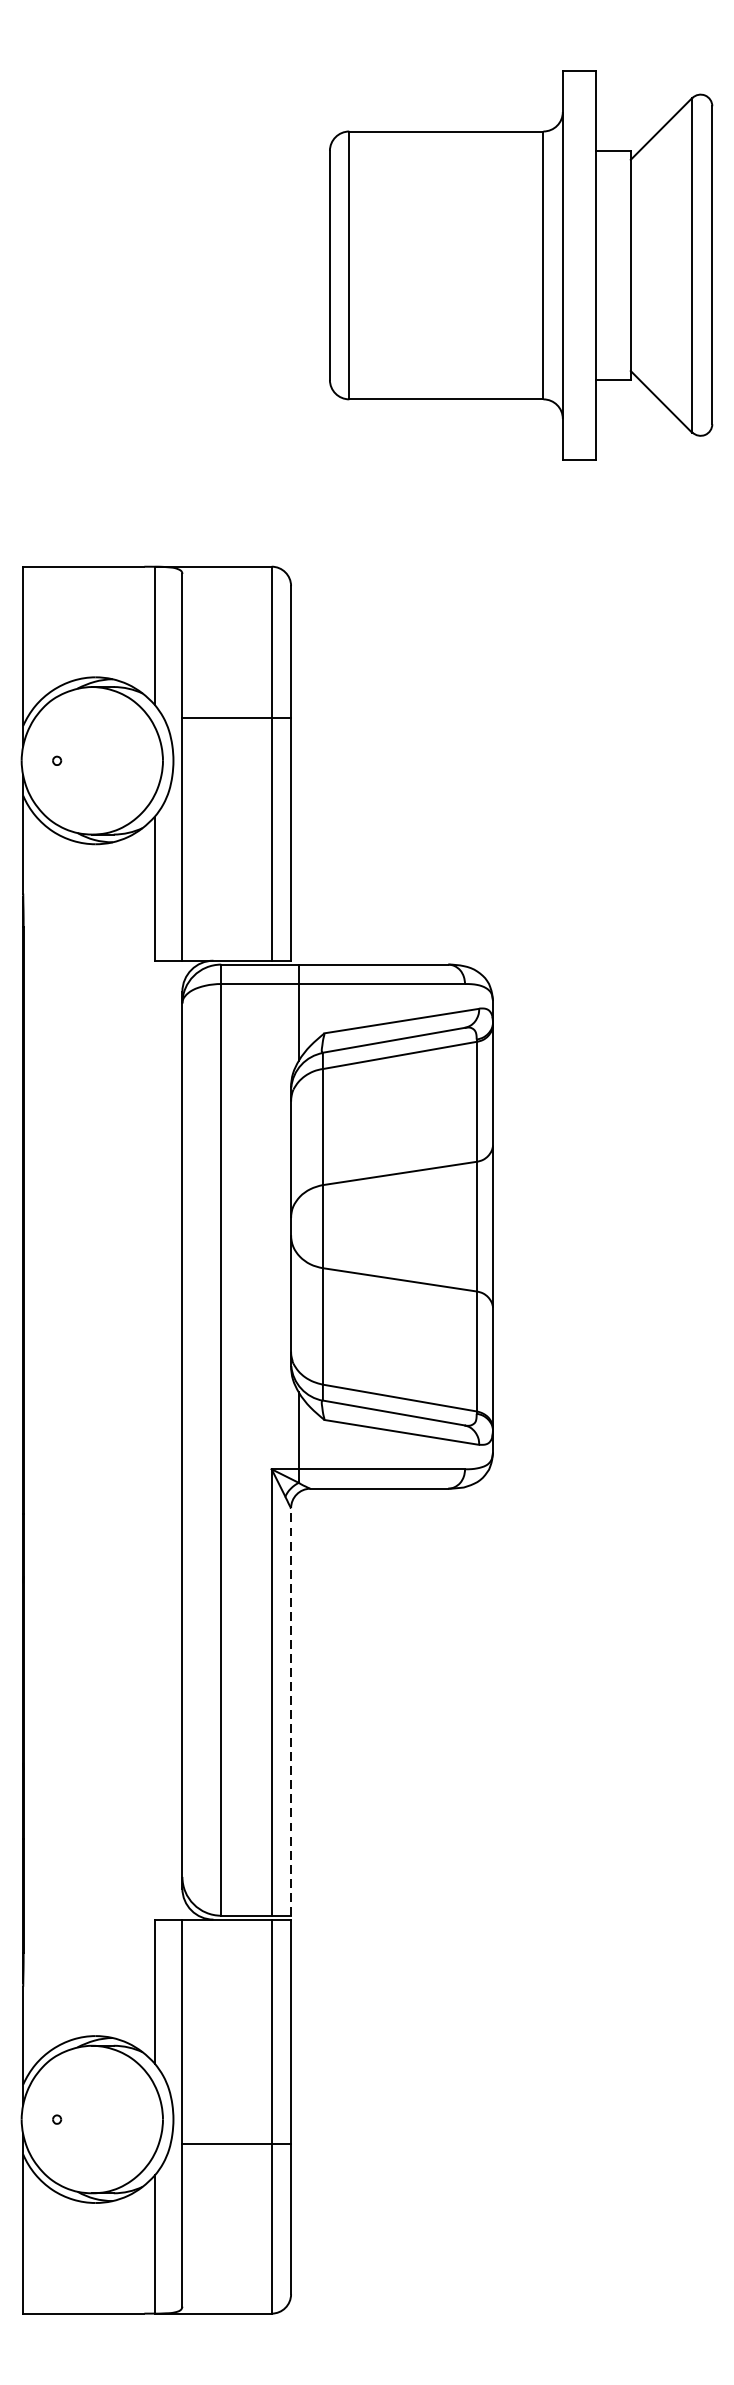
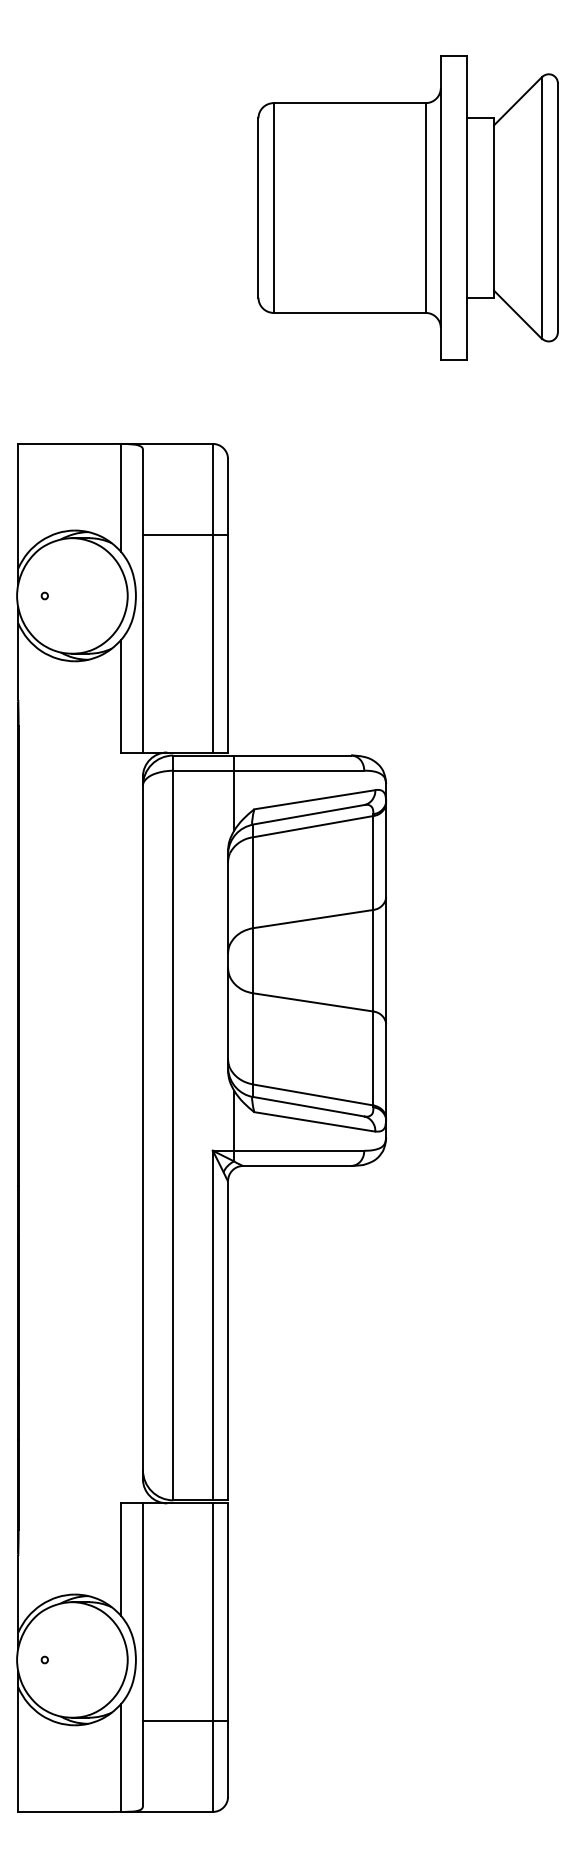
line: (236, 718) -> (185, 535), moved
line: (291, 1711) -> (228, 1340), dashed -> solid
line: (236, 2143) -> (185, 1720), moved

